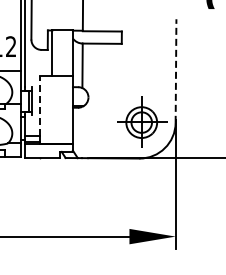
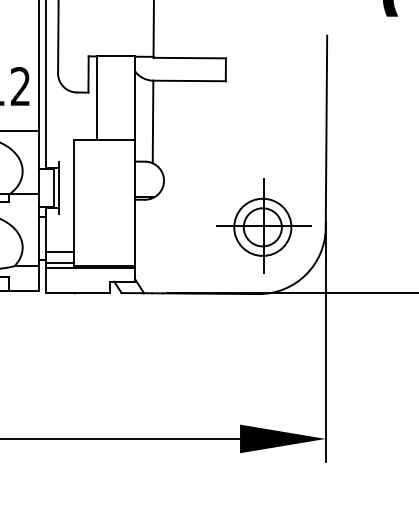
line: (176, 71) -> (327, 132), dashed -> solid
line: (40, 105) -> (74, 195), dashed -> solid

